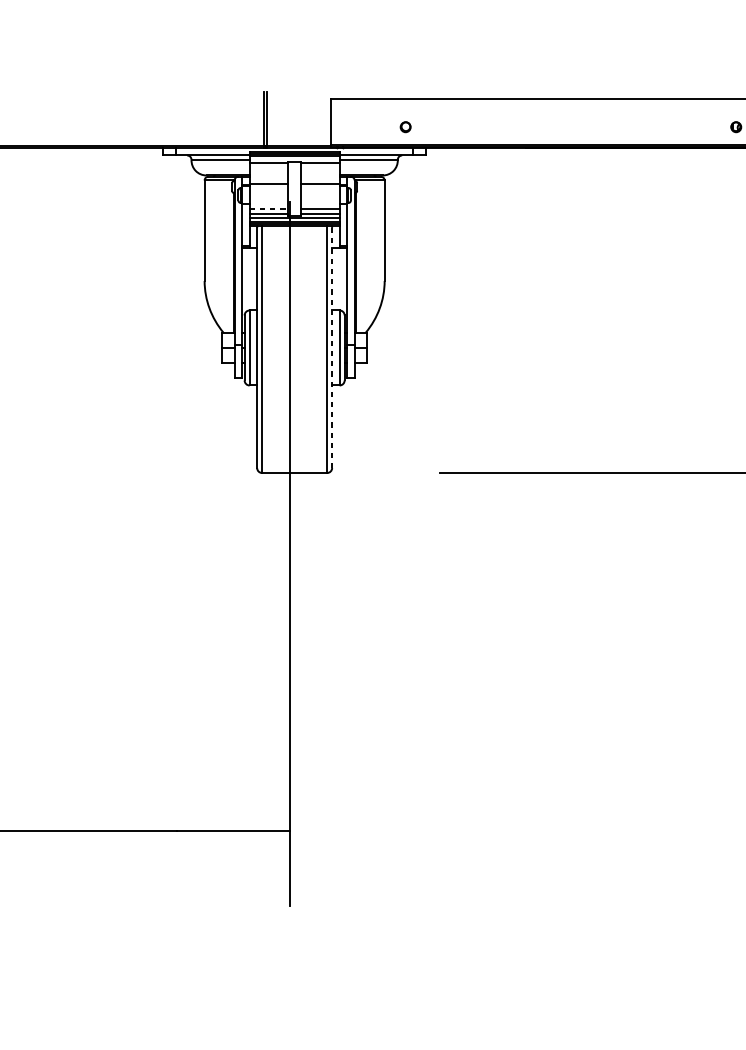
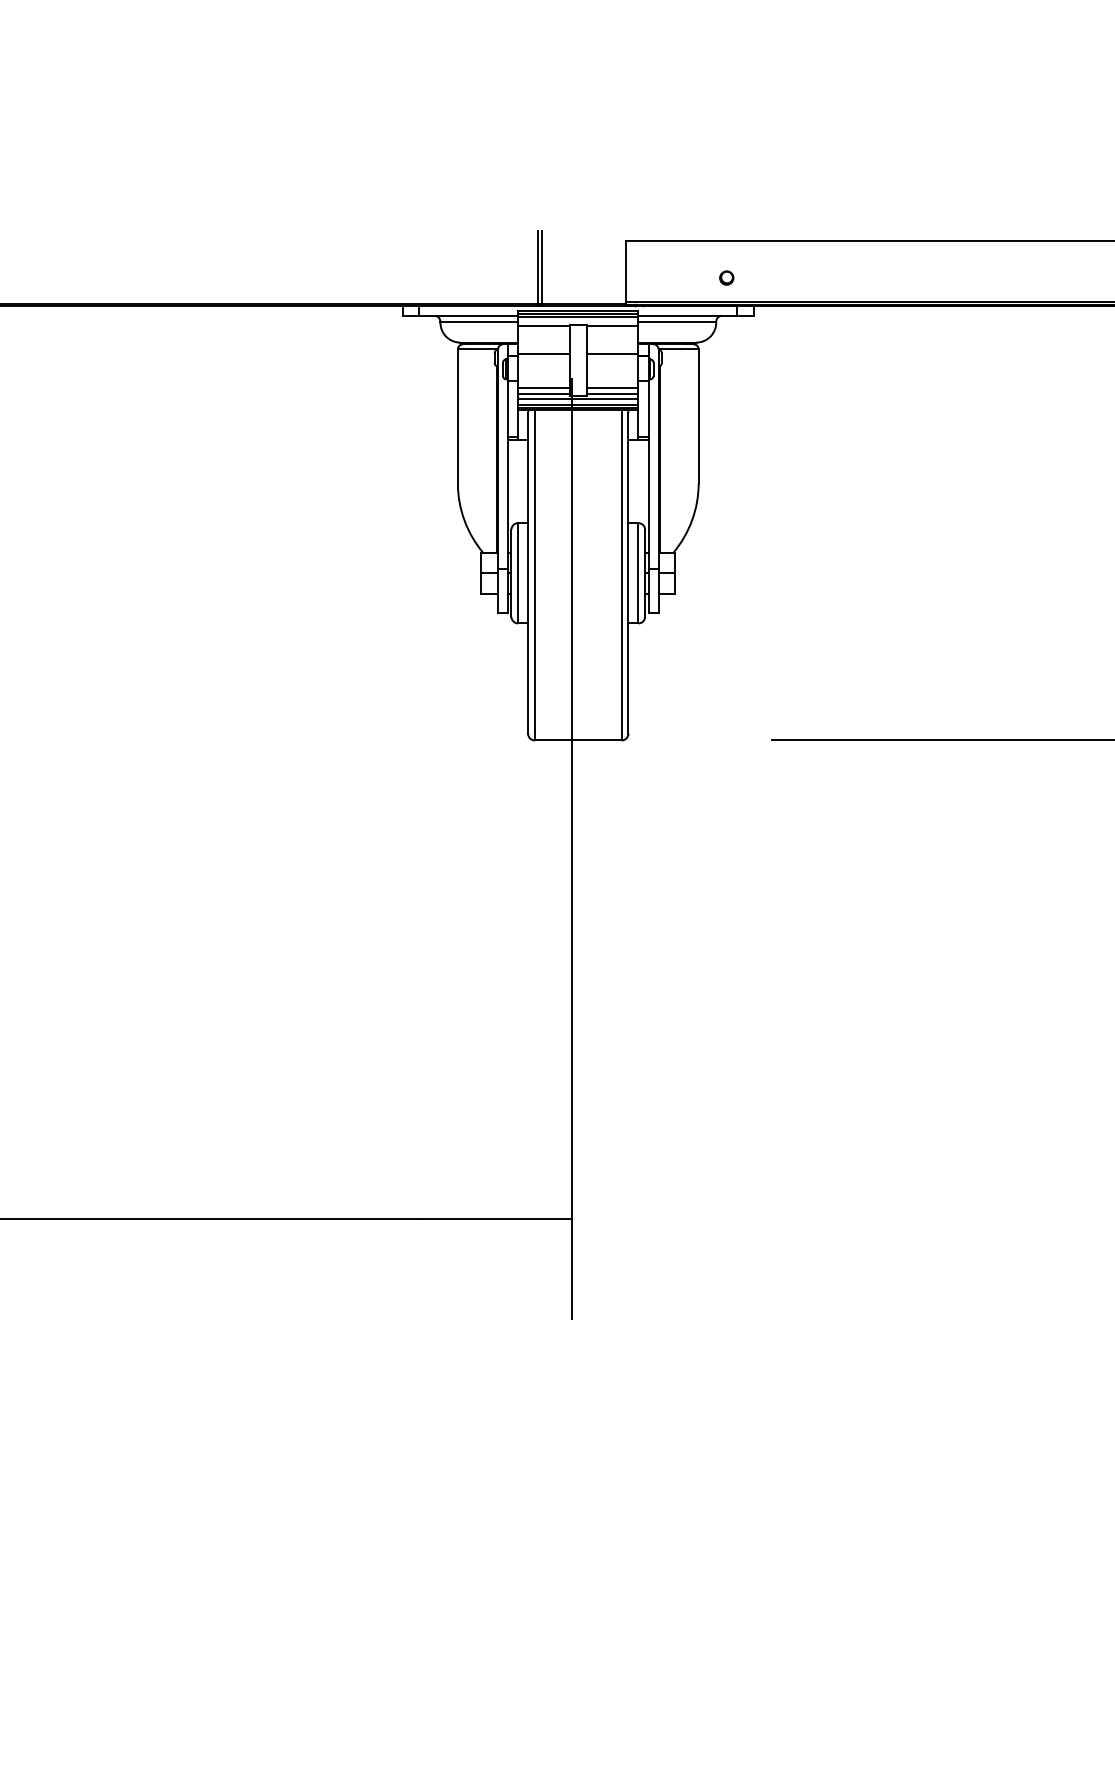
line: (269, 209) -> (544, 387), dashed -> solid
line: (332, 348) -> (628, 573), dashed -> solid

